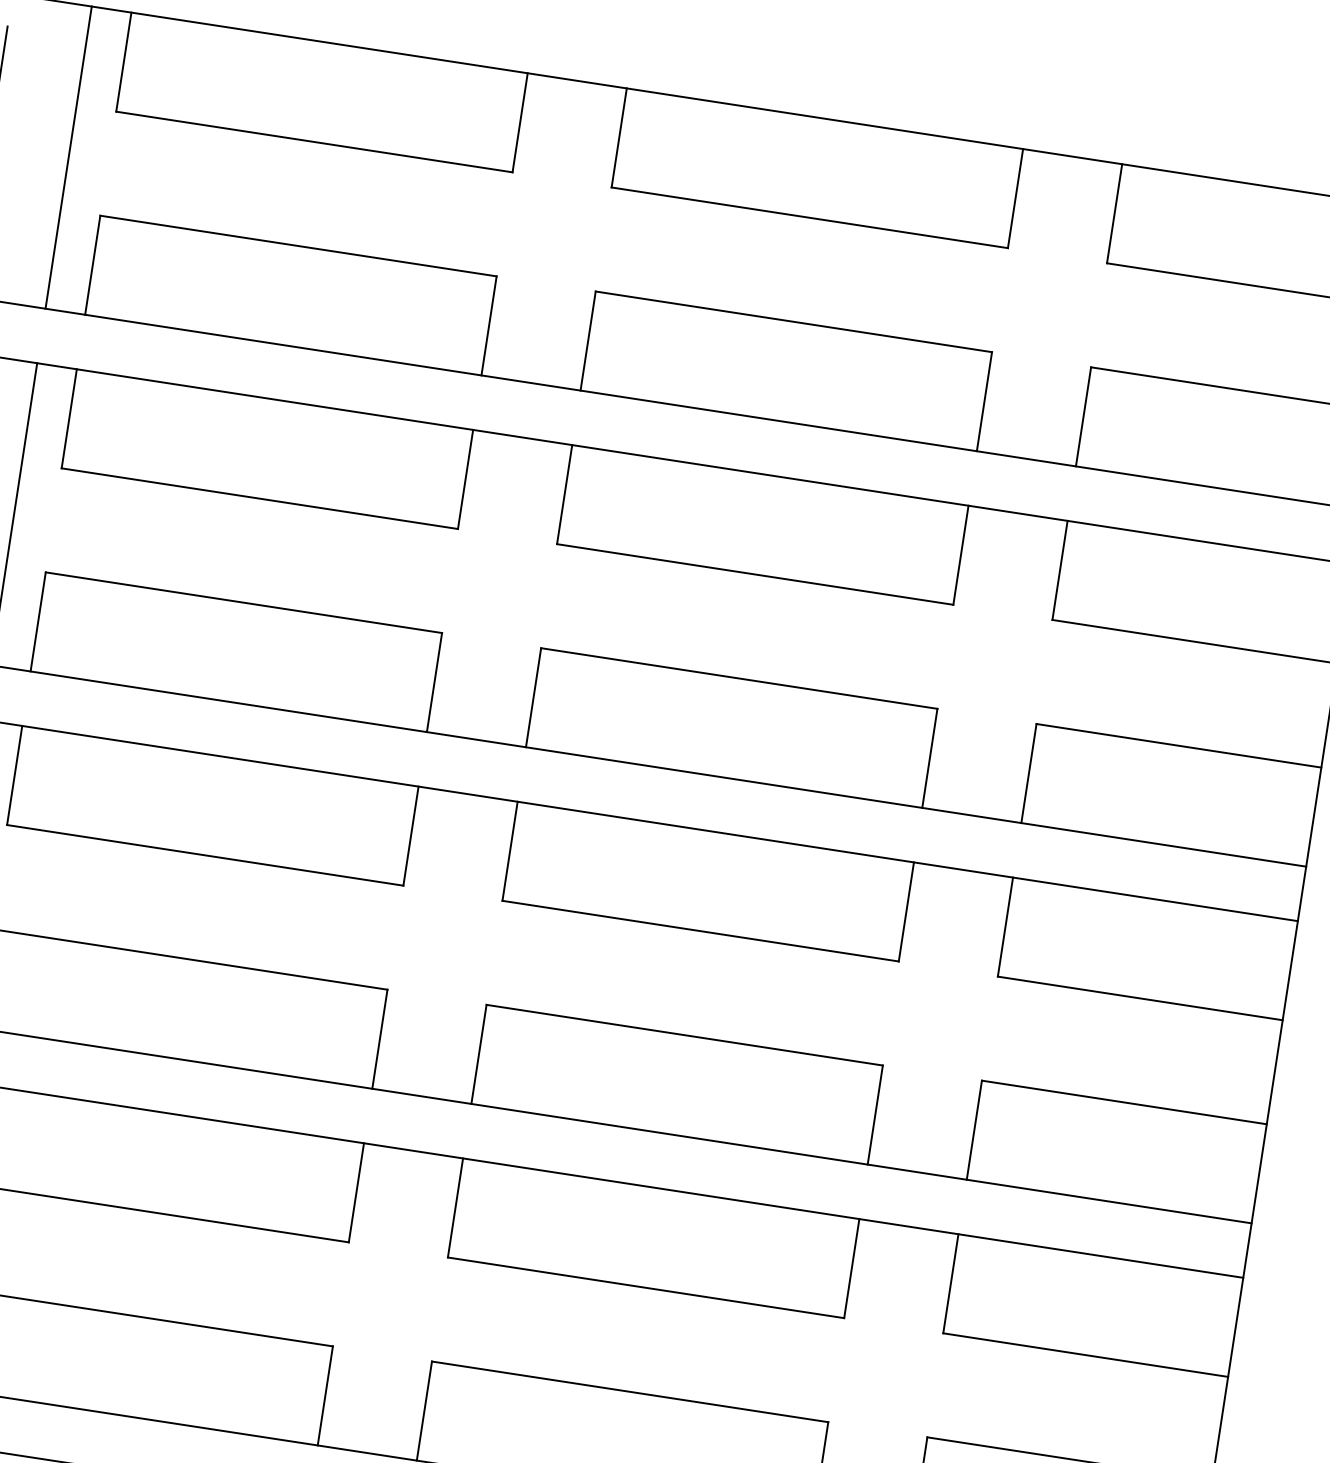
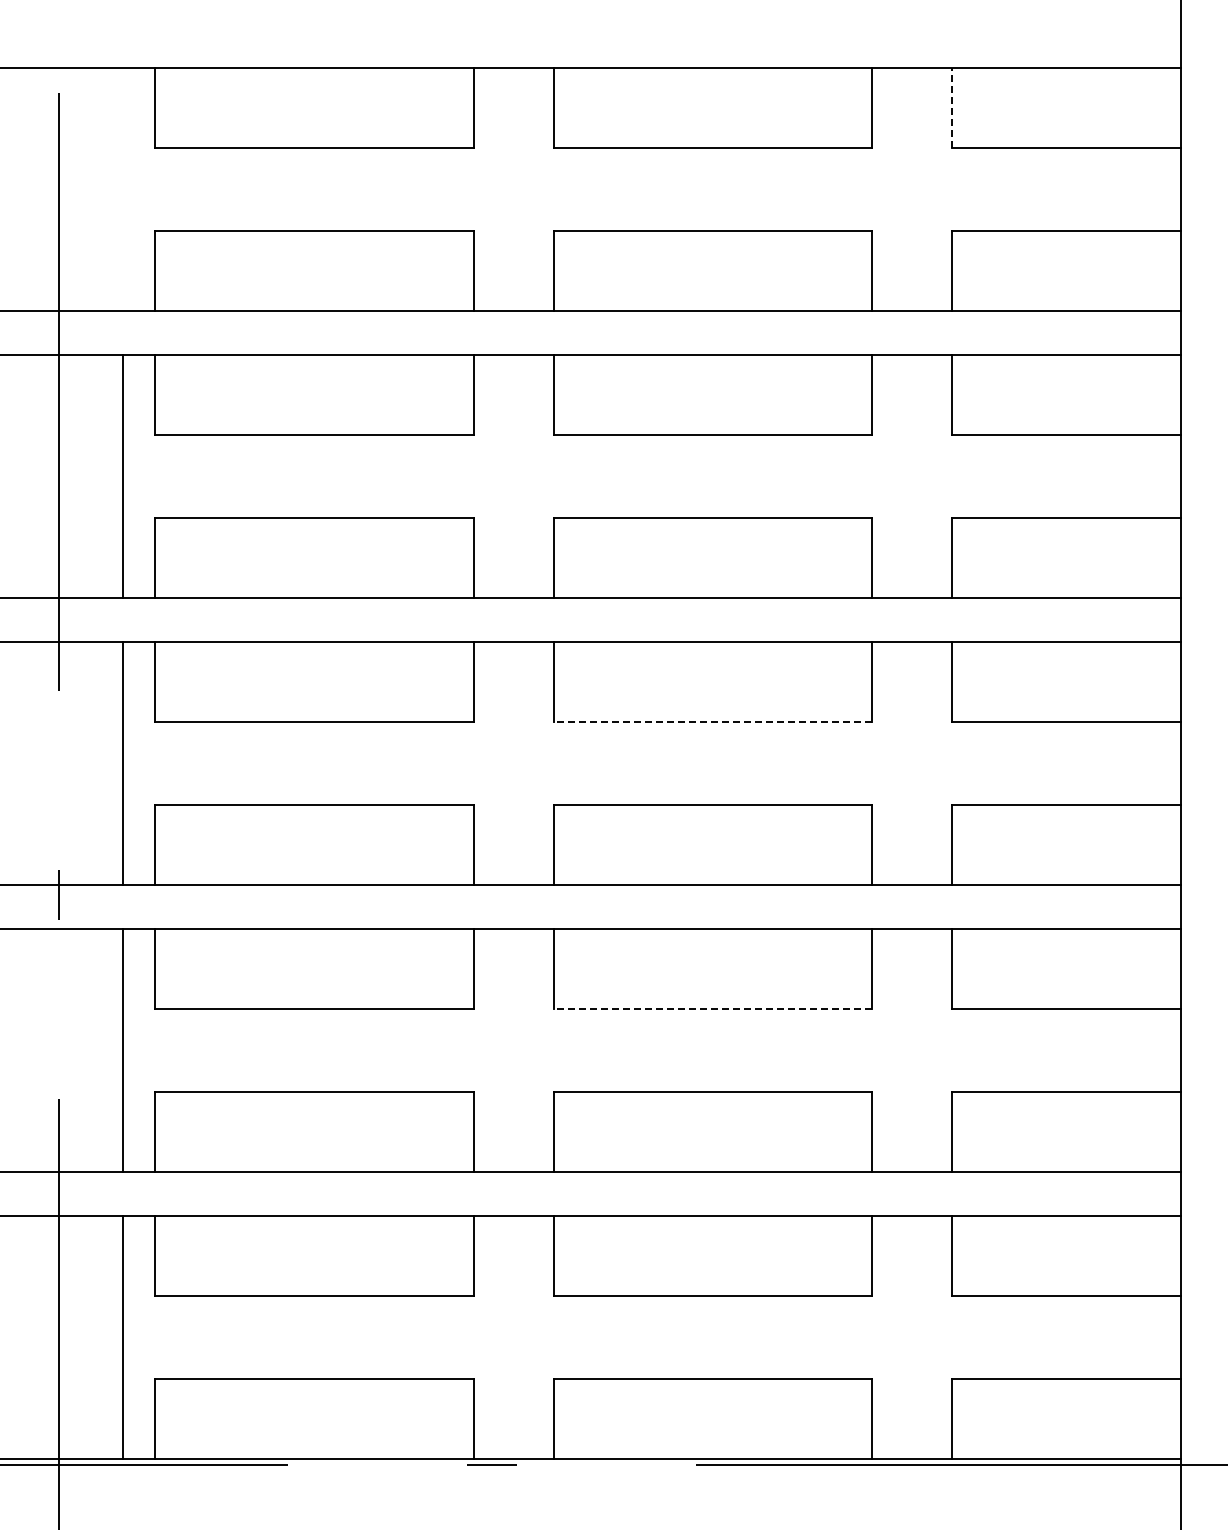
line: (69, 156) -> (123, 188), removed
line: (1115, 213) -> (952, 107), solid -> dashed
line: (700, 930) -> (712, 721), solid -> dashed
line: (645, 1287) -> (712, 1008), solid -> dashed

